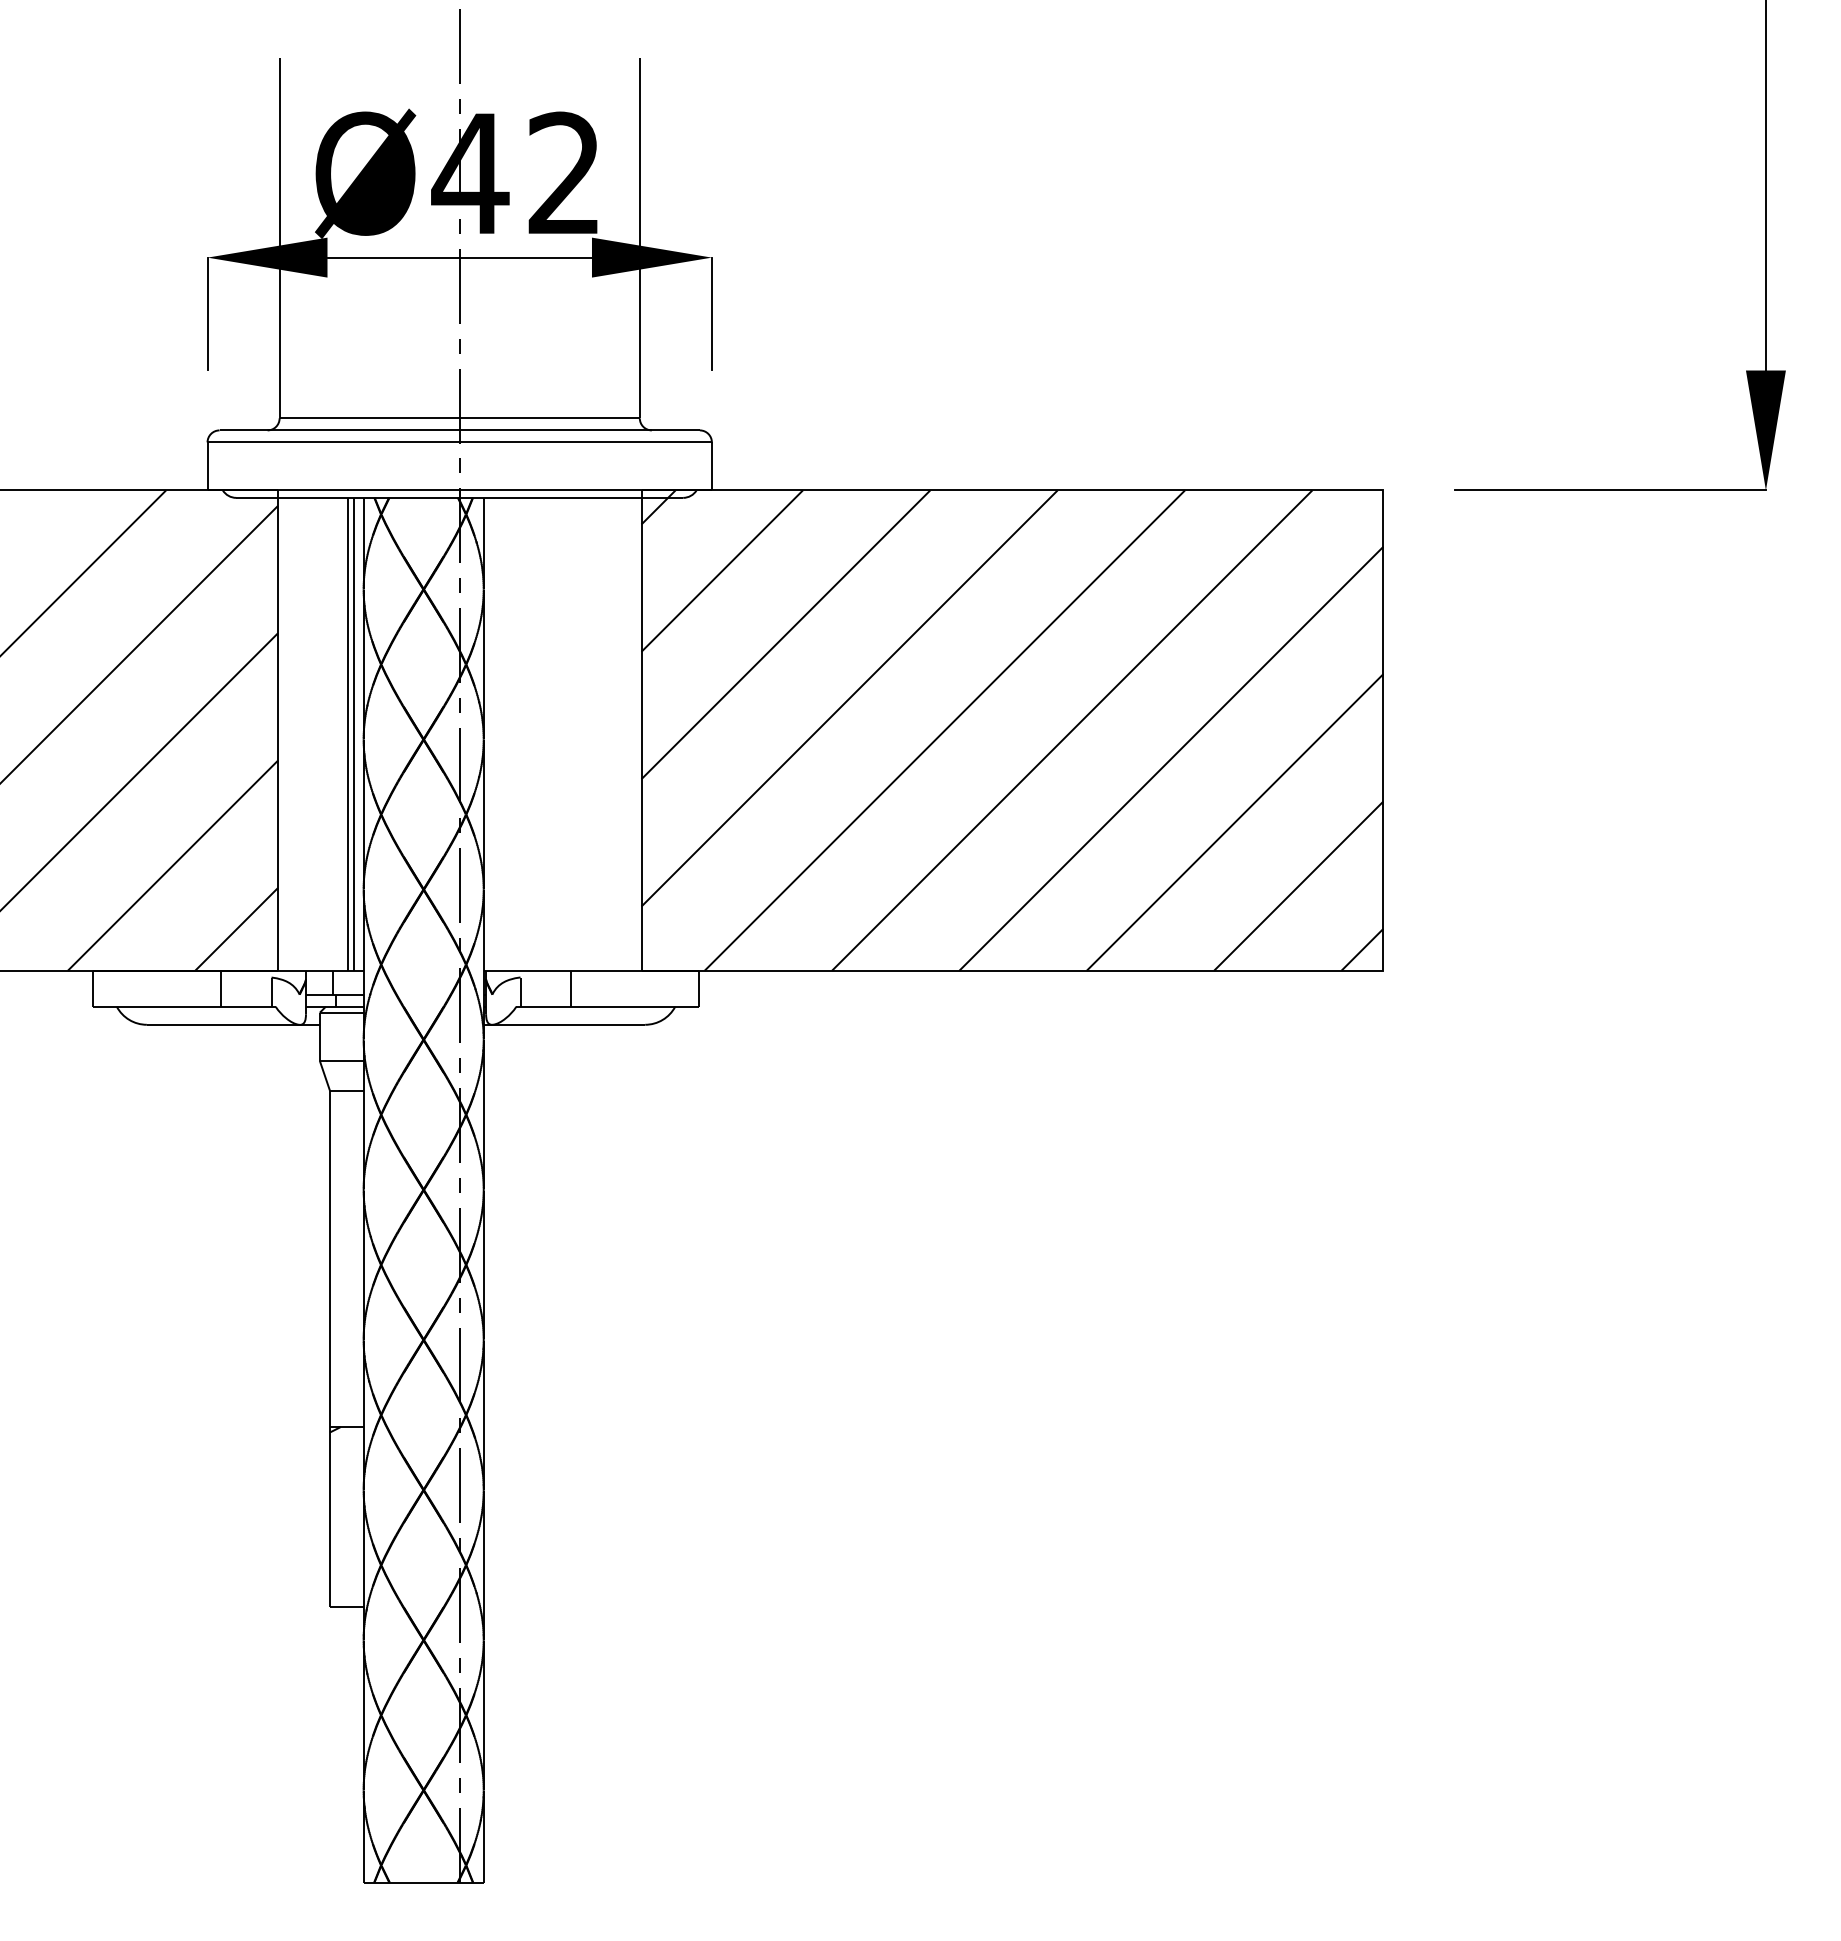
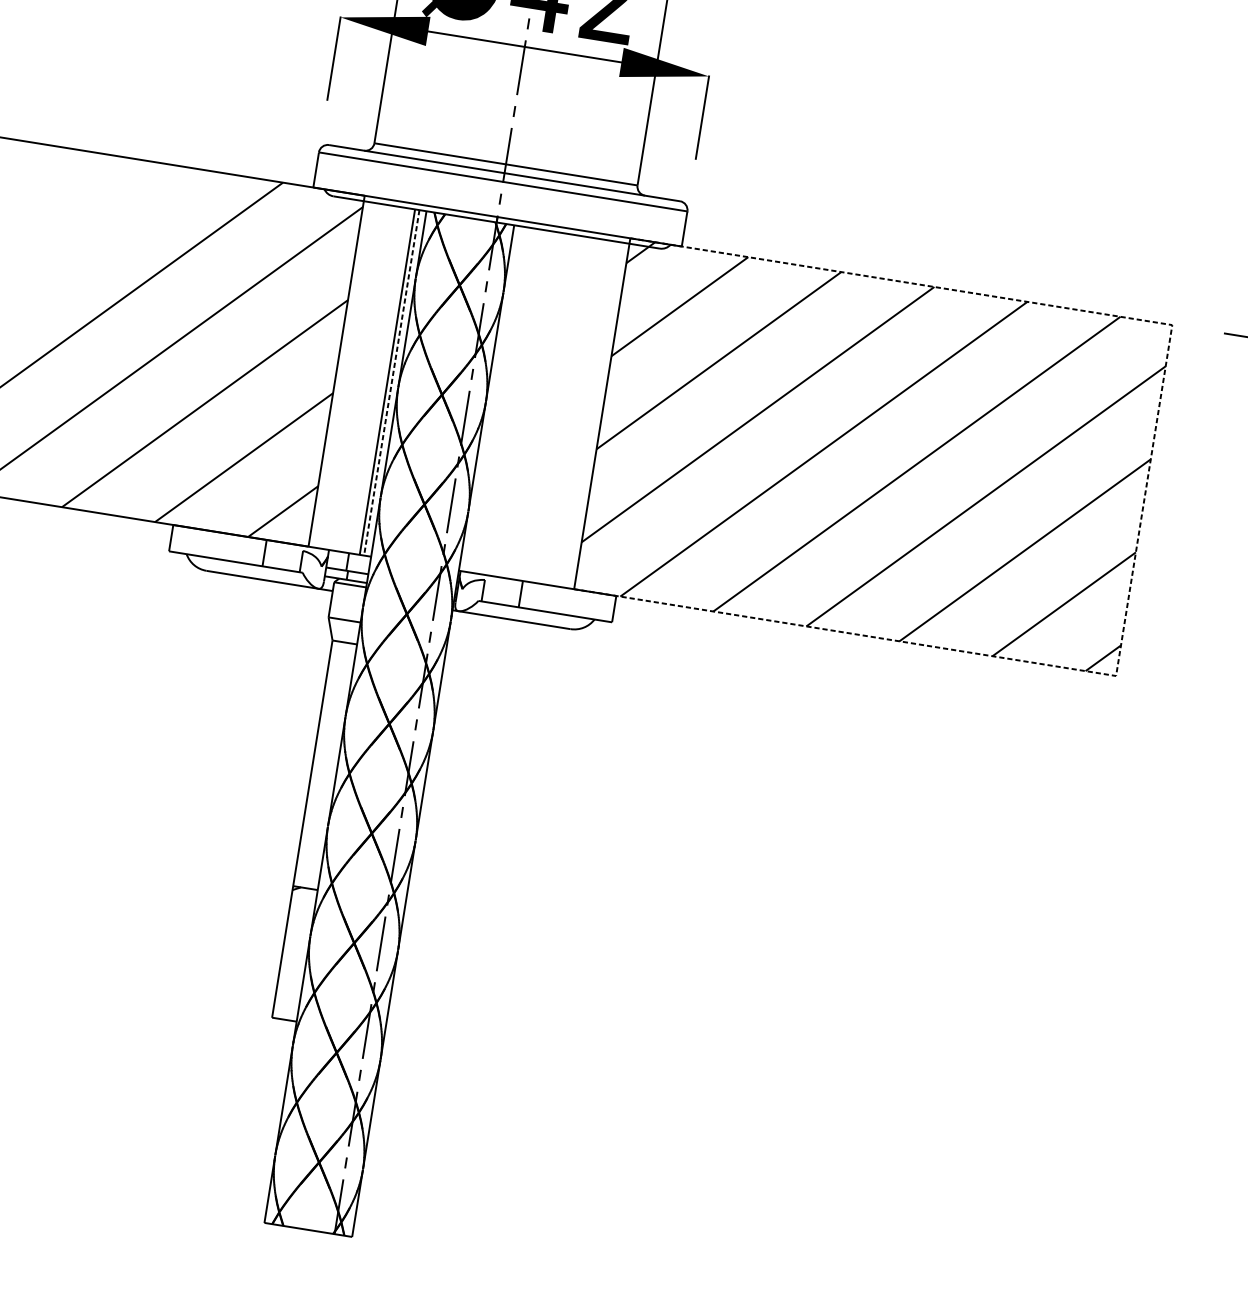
line: (1383, 731) -> (1144, 501), solid -> dashed
line: (354, 734) -> (392, 383), solid -> dashed

